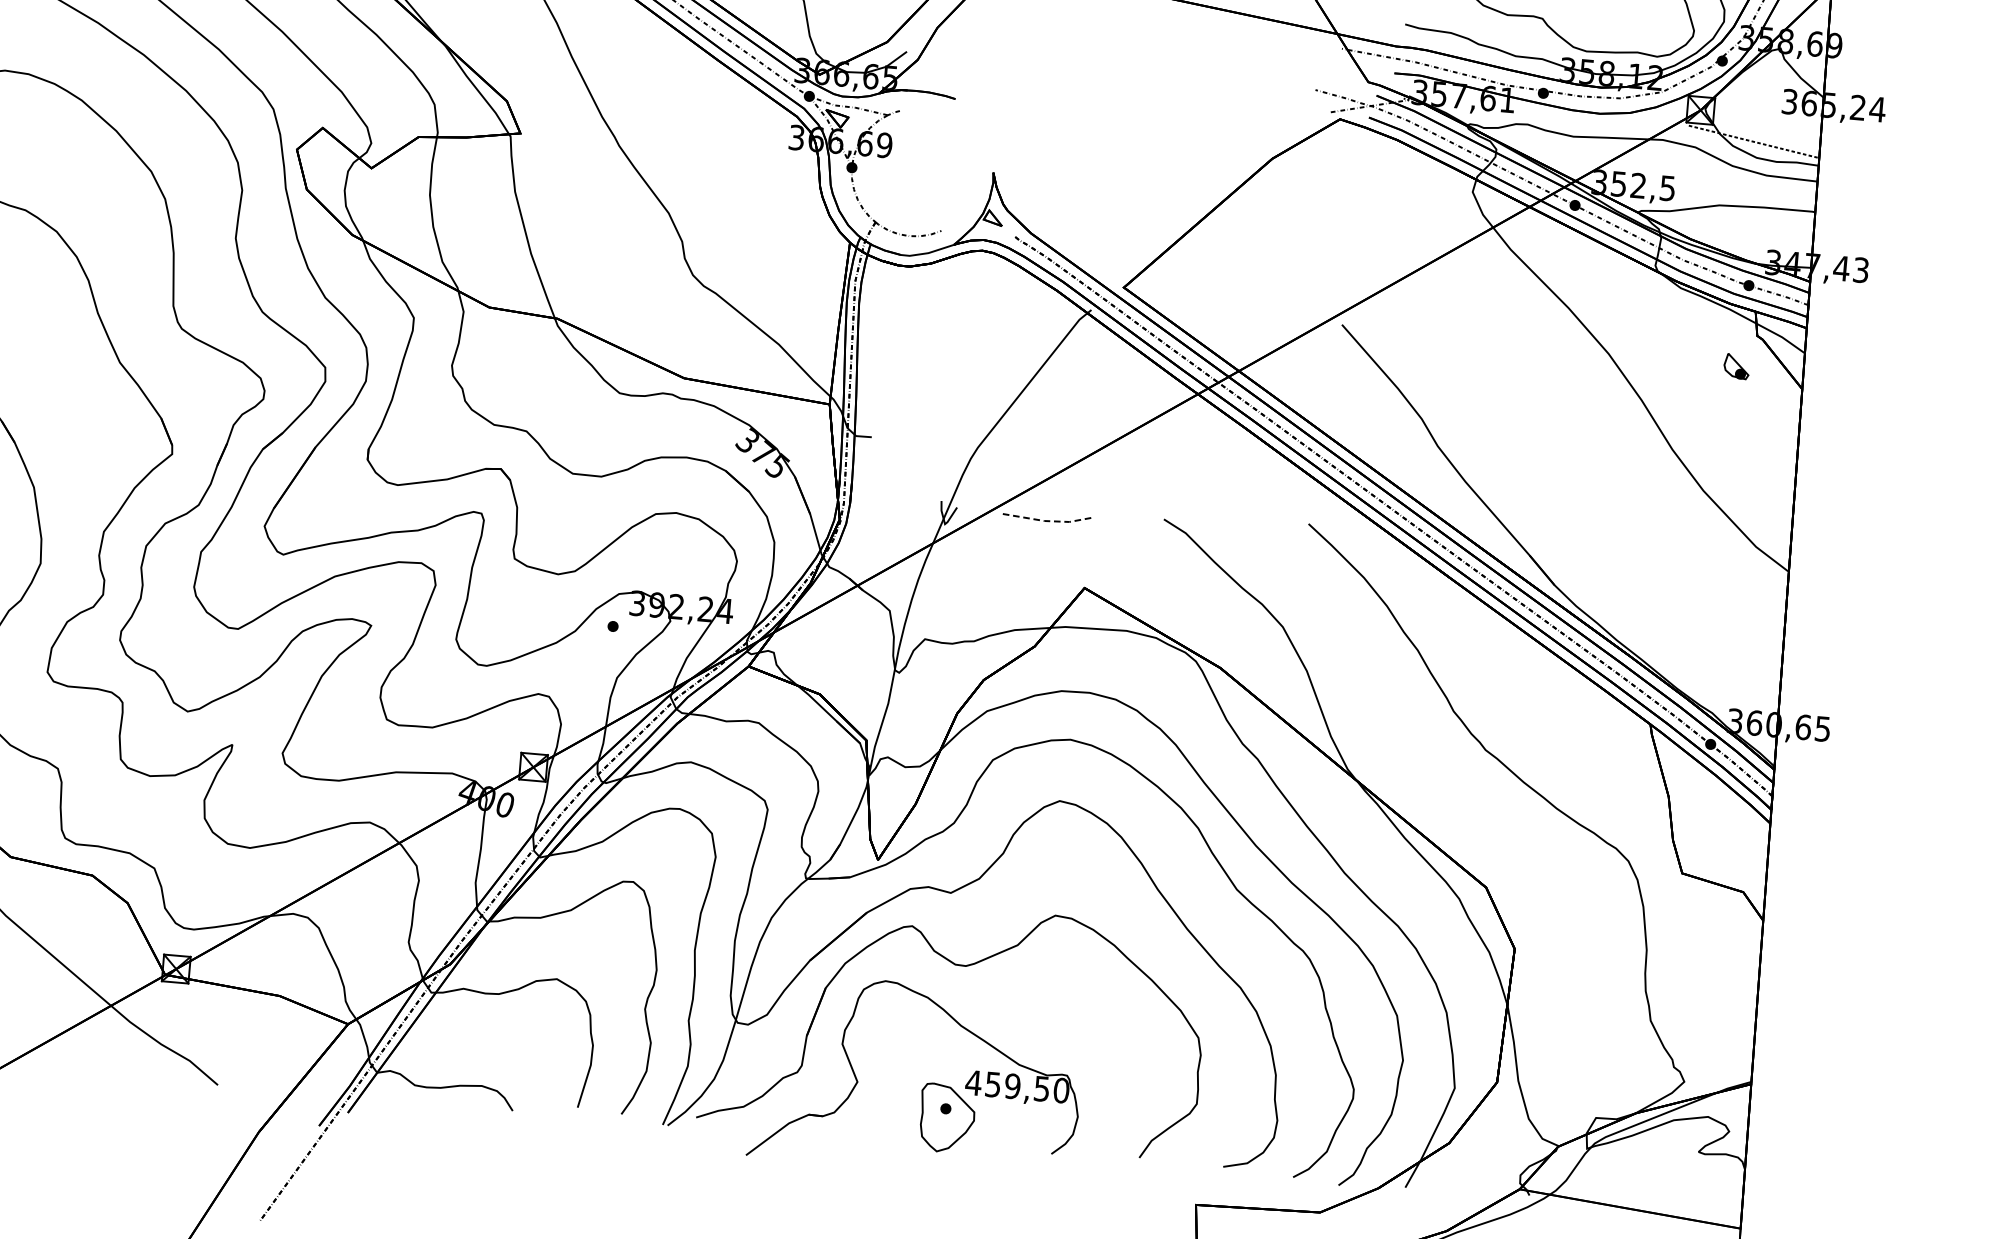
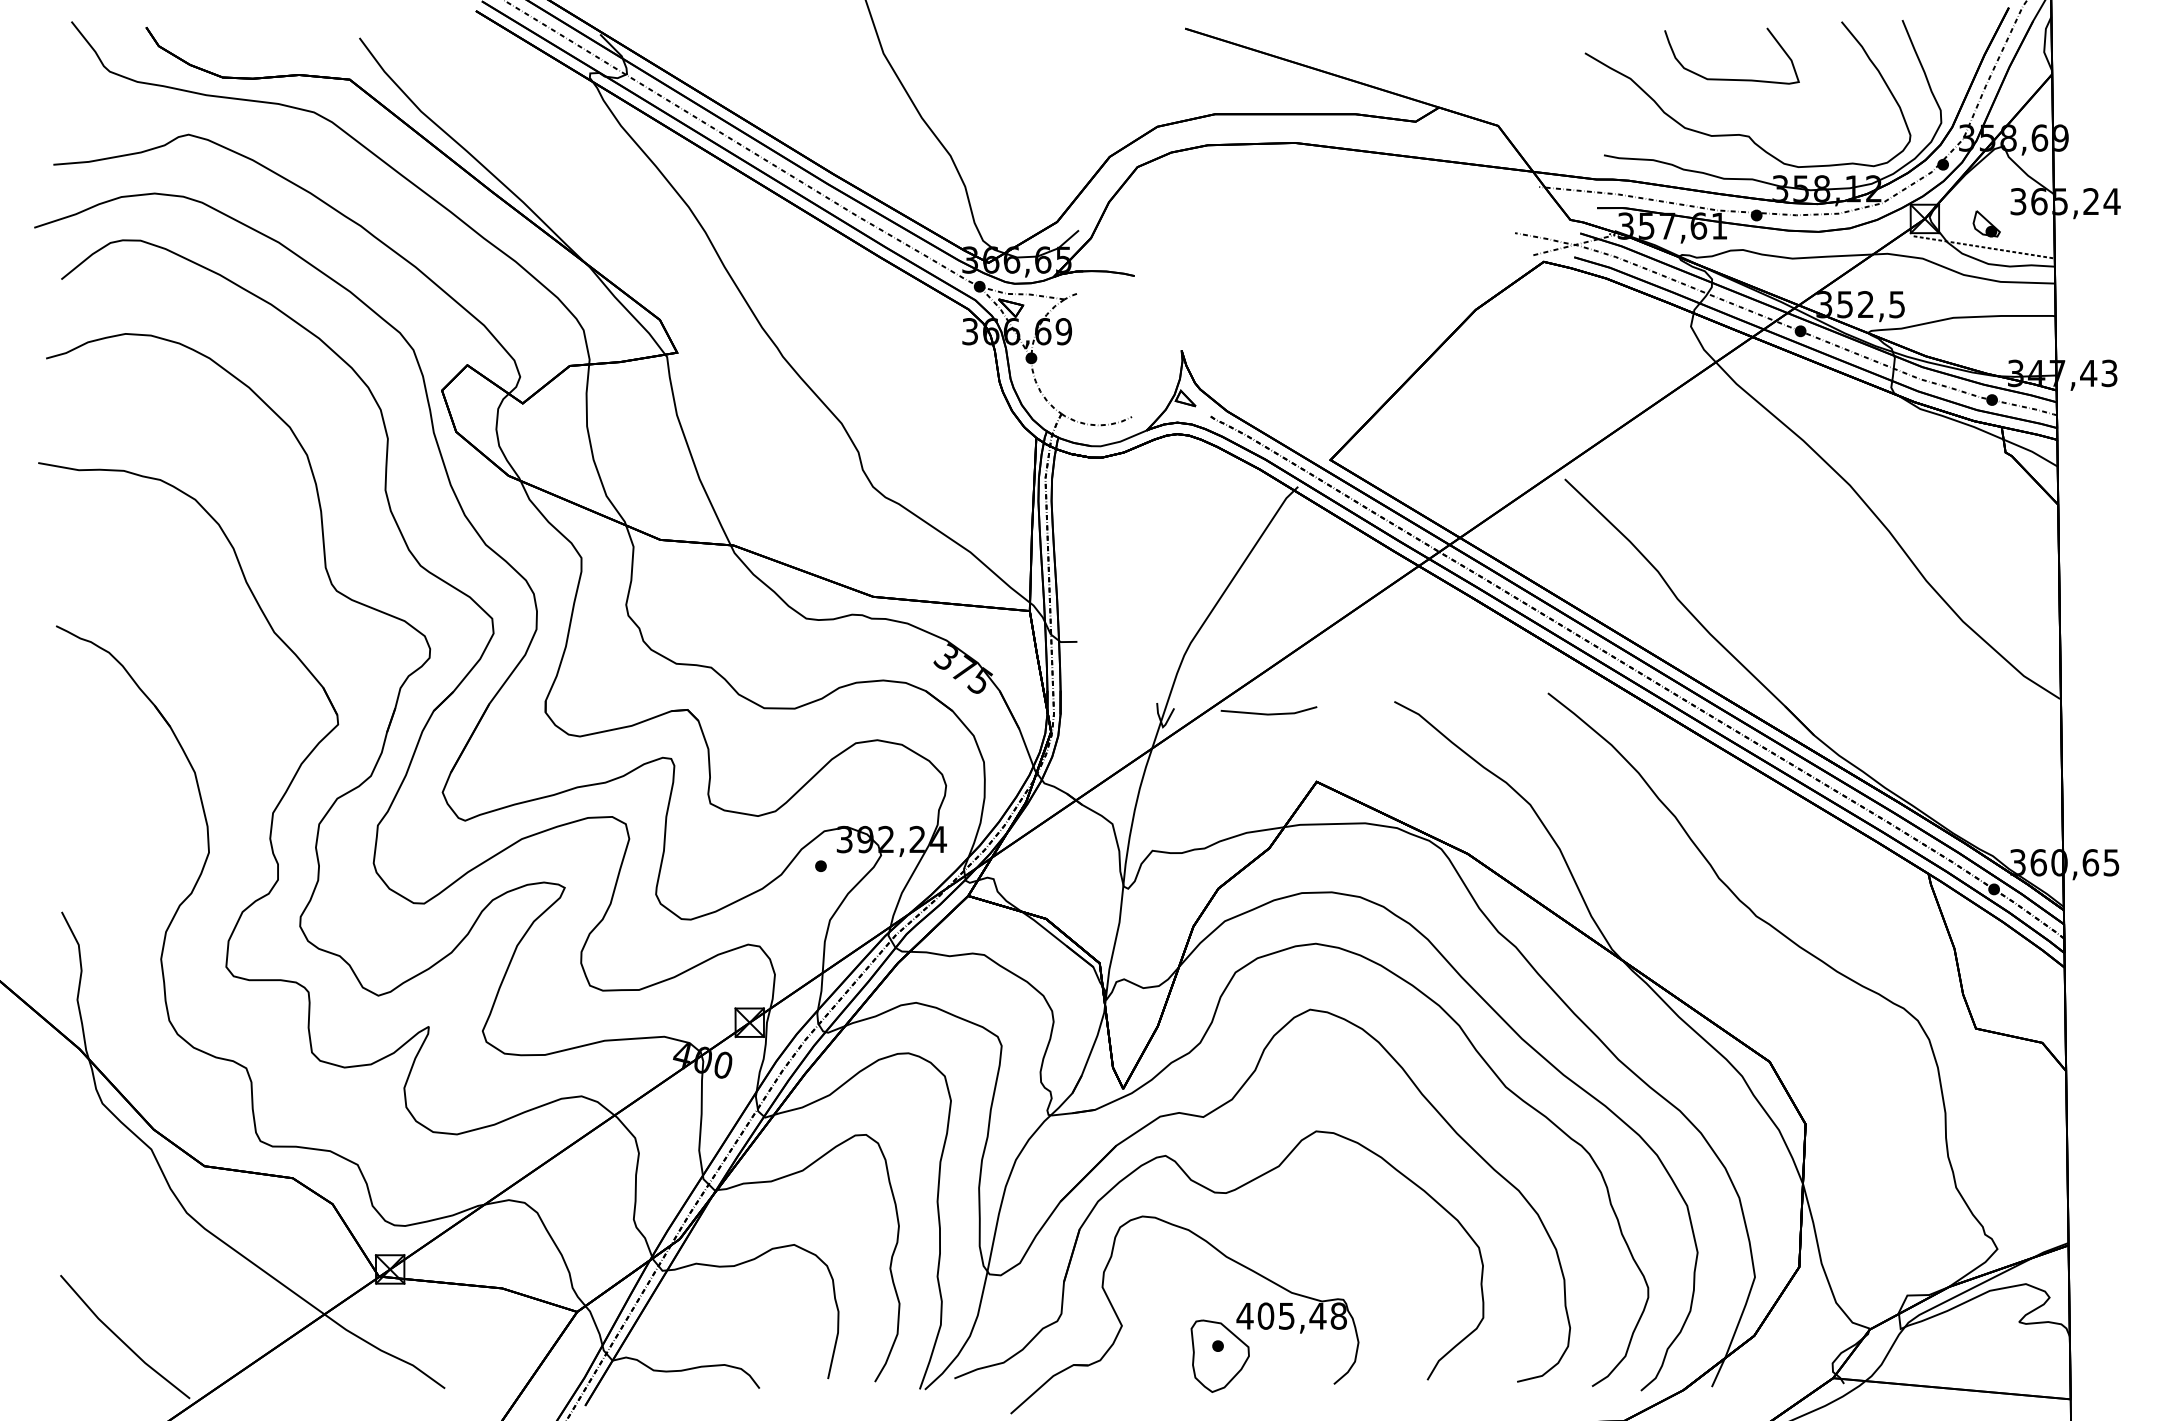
part: (1736, 366) -> (1986, 223), moved
line: (1044, 520) -> (1268, 714), dashed -> solid
text: (1027, 1087) -> (1302, 1315), 459,50 -> 405,48

